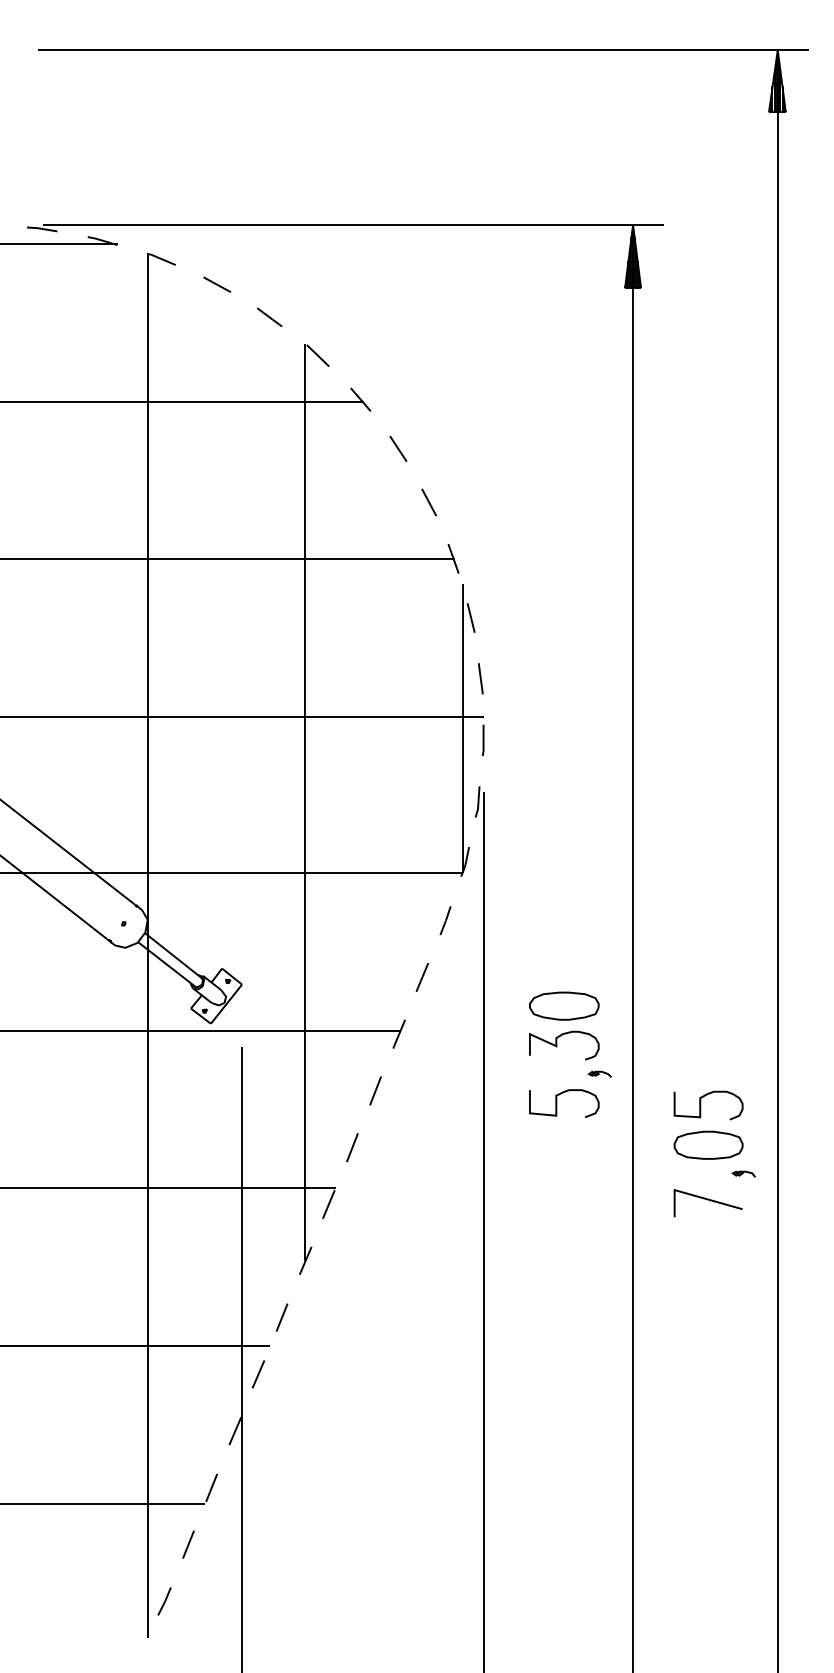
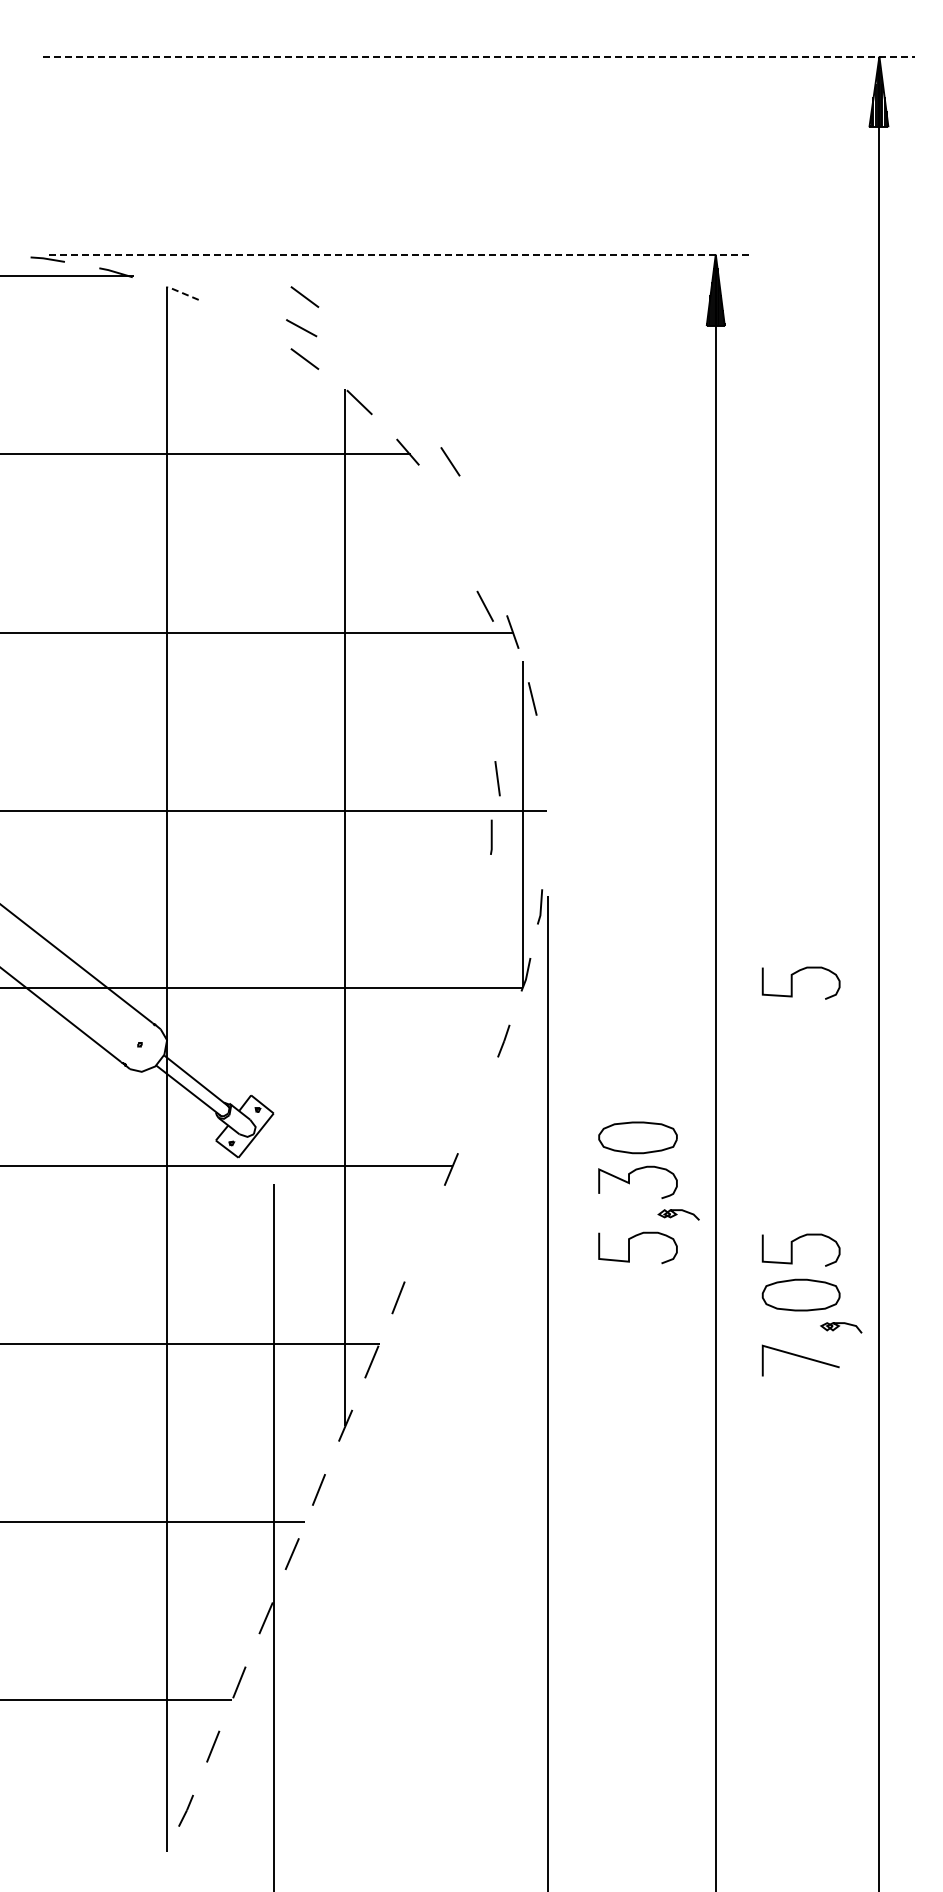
line: (423, 49) -> (478, 56), solid -> dashed
line: (354, 224) -> (400, 254), solid -> dashed
line: (160, 258) -> (181, 292), solid -> dashed
line: (269, 262) -> (304, 296), added
line: (217, 285) -> (301, 328), moved
line: (398, 448) -> (450, 461), moved
line: (428, 501) -> (484, 605), moved
line: (480, 678) -> (497, 778), moved
line: (483, 739) -> (491, 836), moved
curve: (700, 868) -> (792, 982), added
line: (422, 976) -> (477, 1104), removed
part: (599, 1073) -> (677, 1214), size x1.6
line: (375, 1090) -> (424, 1233), removed
part: (743, 1173) -> (840, 1327), size x1.6

